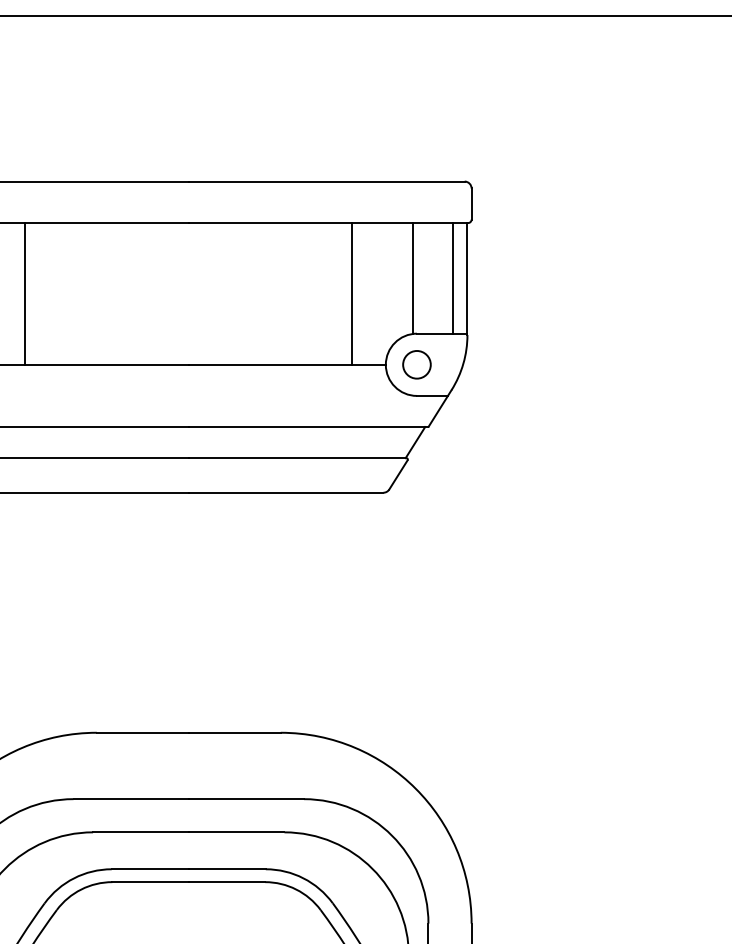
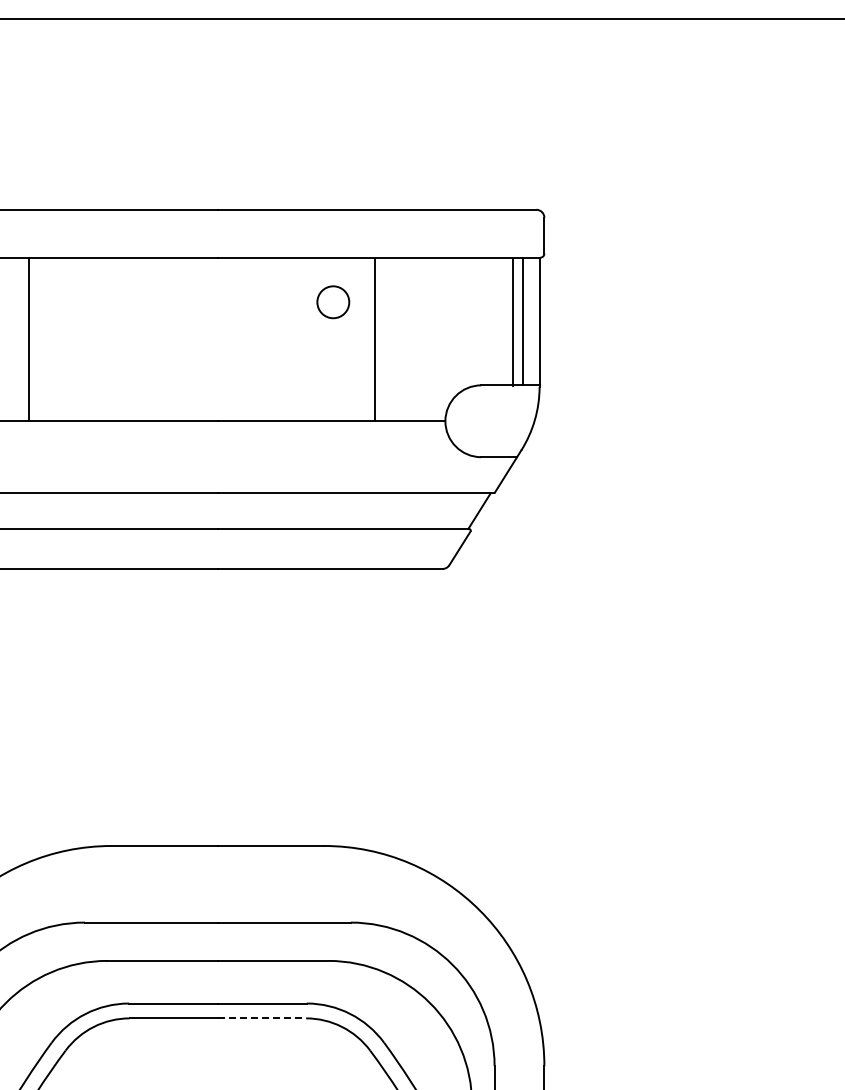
line: (412, 278) -> (513, 321), moved
line: (352, 293) -> (374, 339), moved
circle: (417, 364) -> (333, 302), moved
line: (227, 882) -> (262, 1018), solid -> dashed

